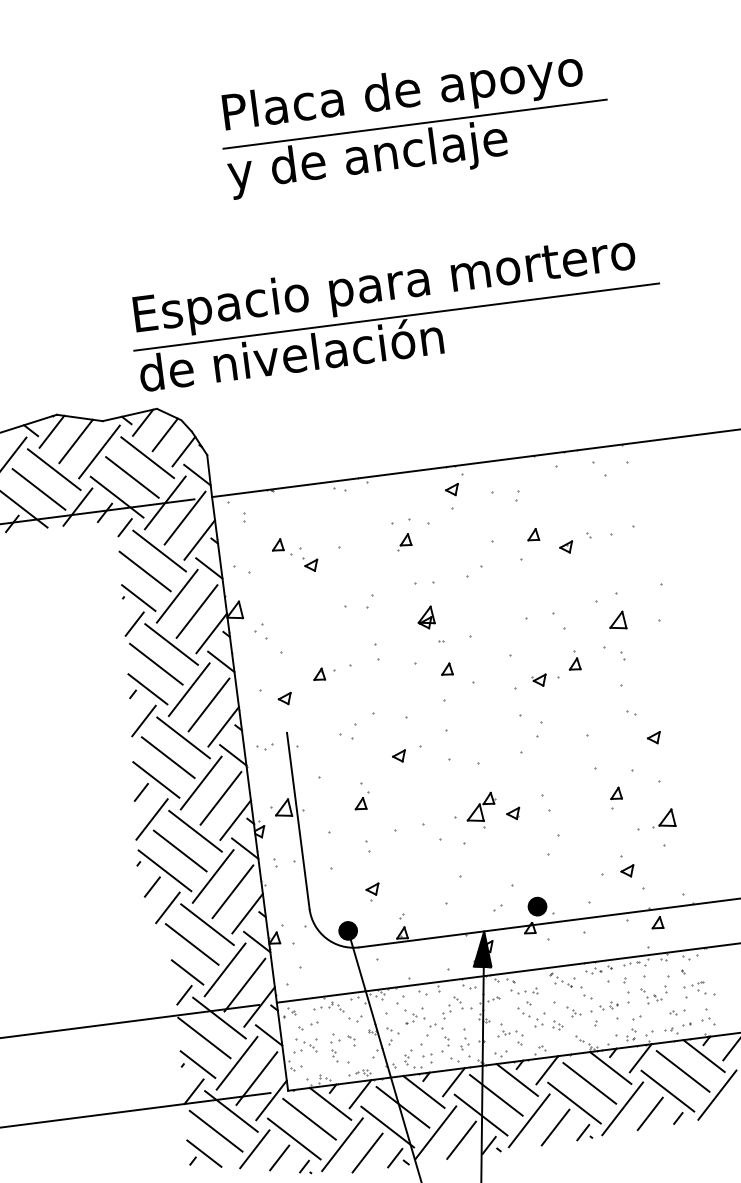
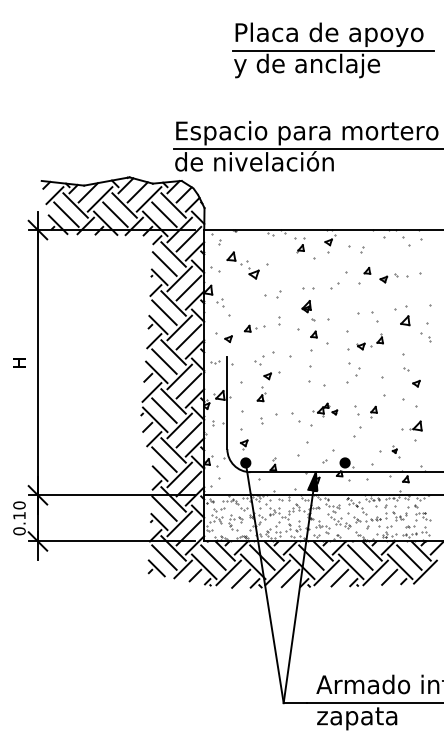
part: (401, 535) -> (299, 245), moved
part: (295, 555) -> (243, 265), size x1.4
part: (614, 653) -> (425, 337), moved
part: (406, 753) -> (271, 375), moved
part: (615, 796) -> (373, 411), moved
part: (487, 809) -> (325, 409), size x0.7
part: (630, 872) -> (395, 451), size x0.6
part: (373, 891) -> (244, 444), moved

